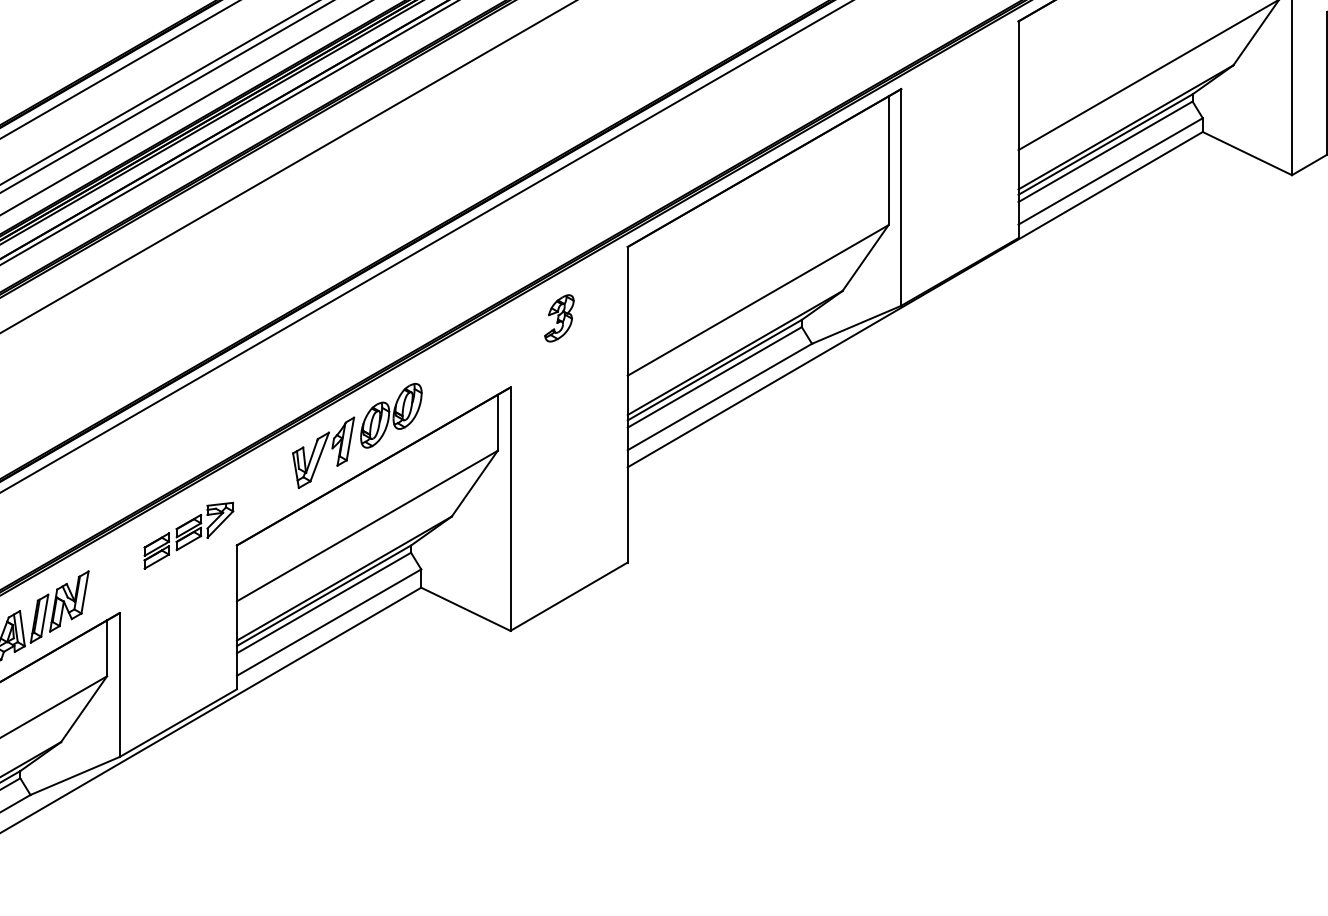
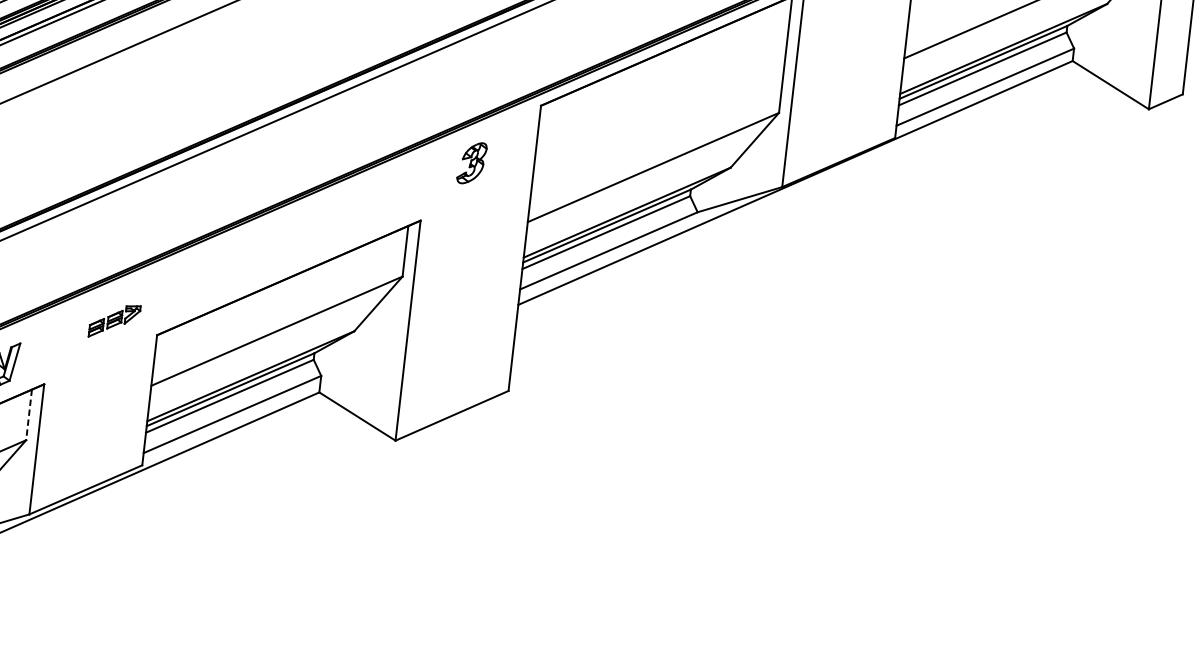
part: (357, 436) -> (277, 249), removed
part: (188, 535) -> (114, 321), size x0.6
line: (107, 648) -> (29, 415), solid -> dashed

